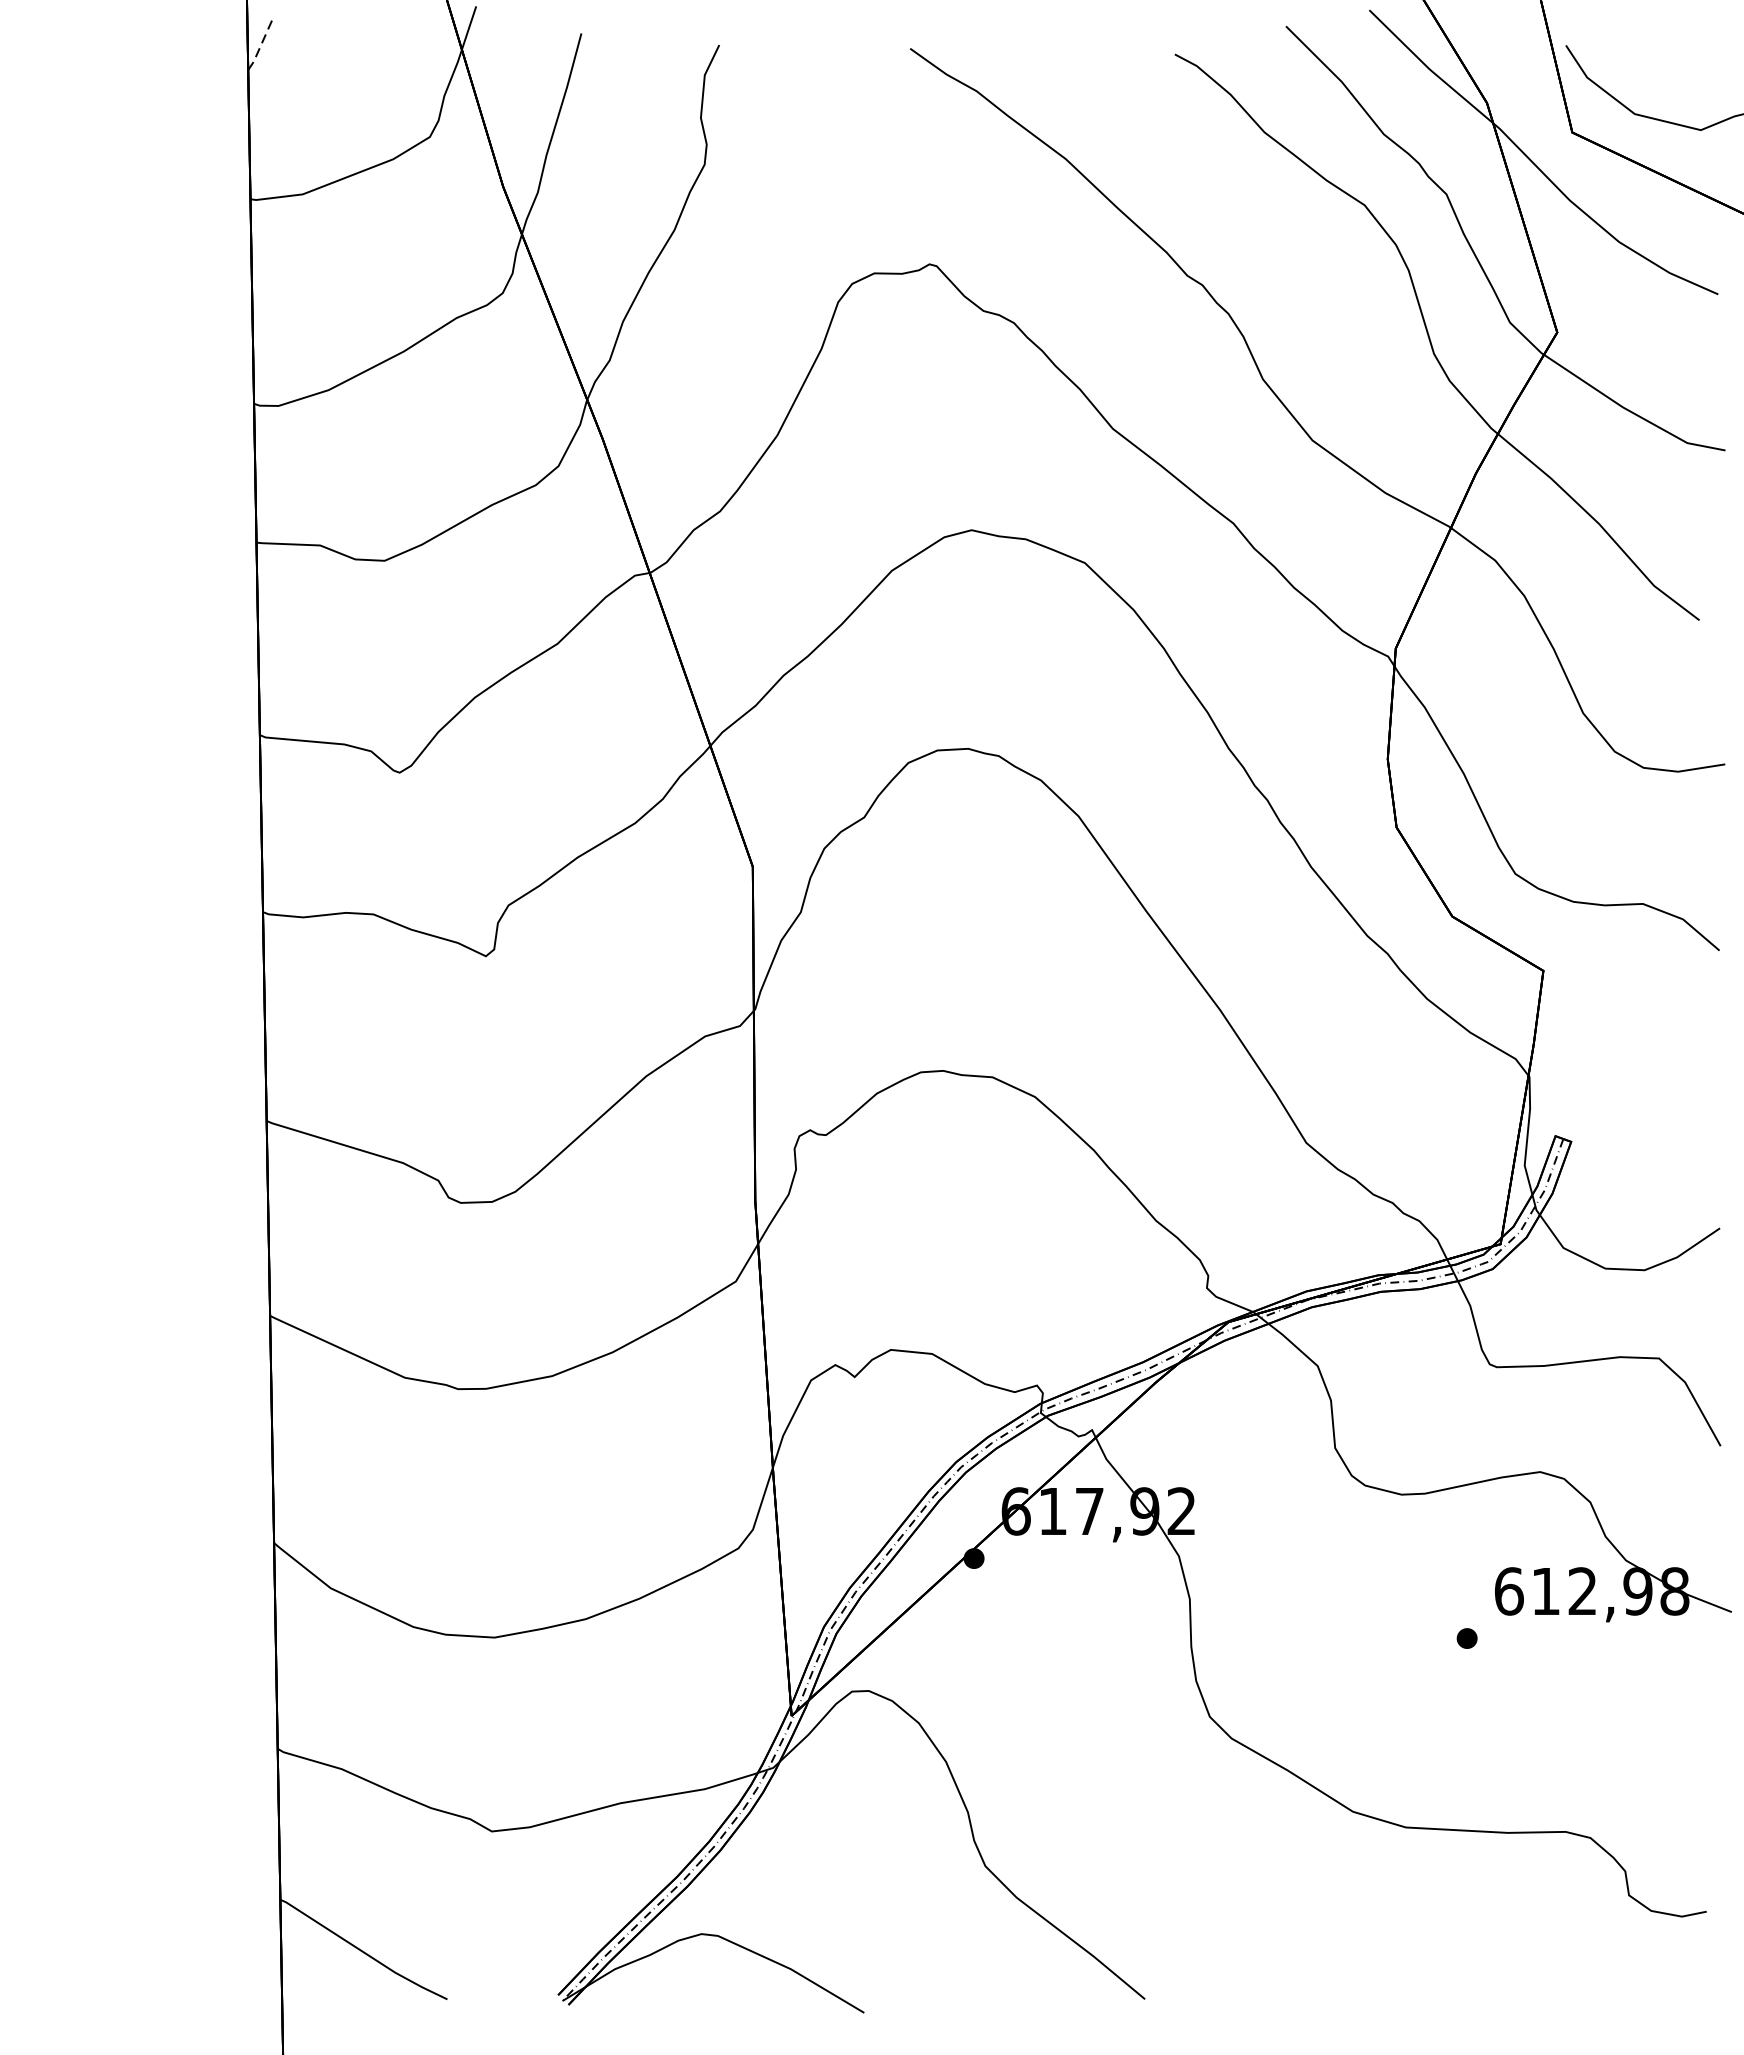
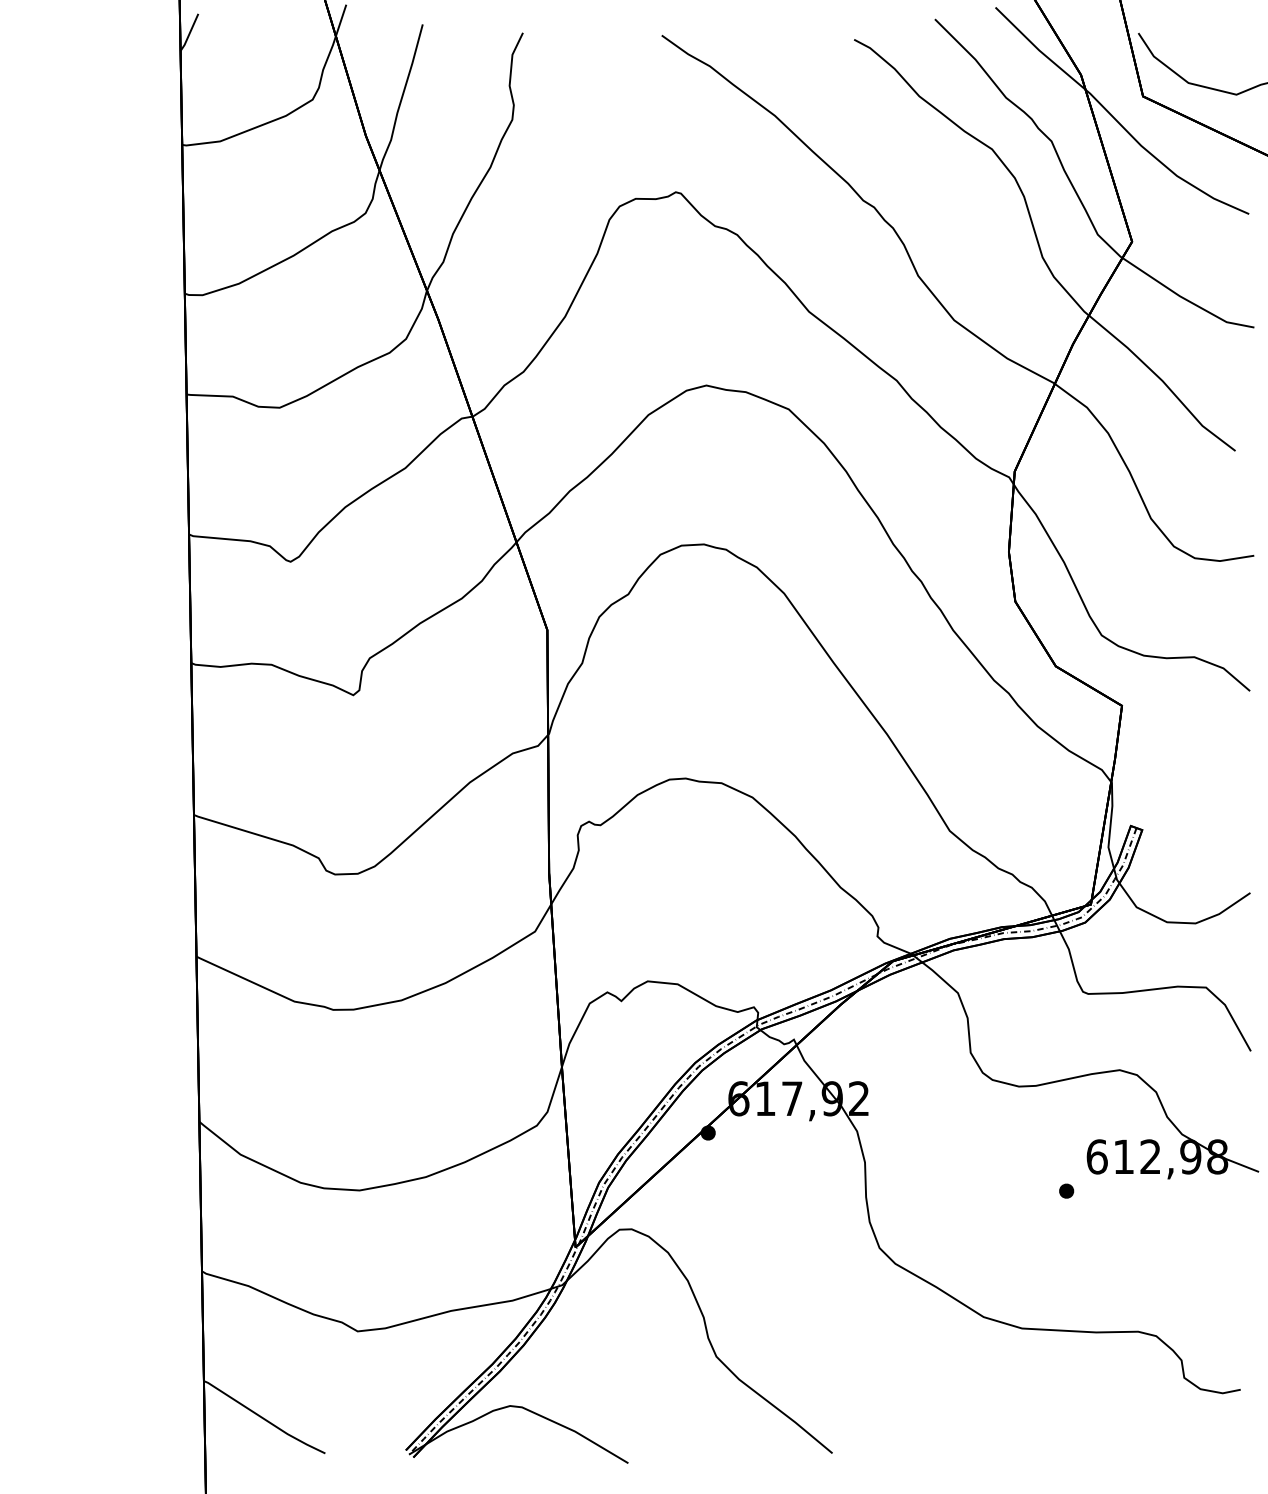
line: (260, 45) -> (189, 33), dashed -> solid

